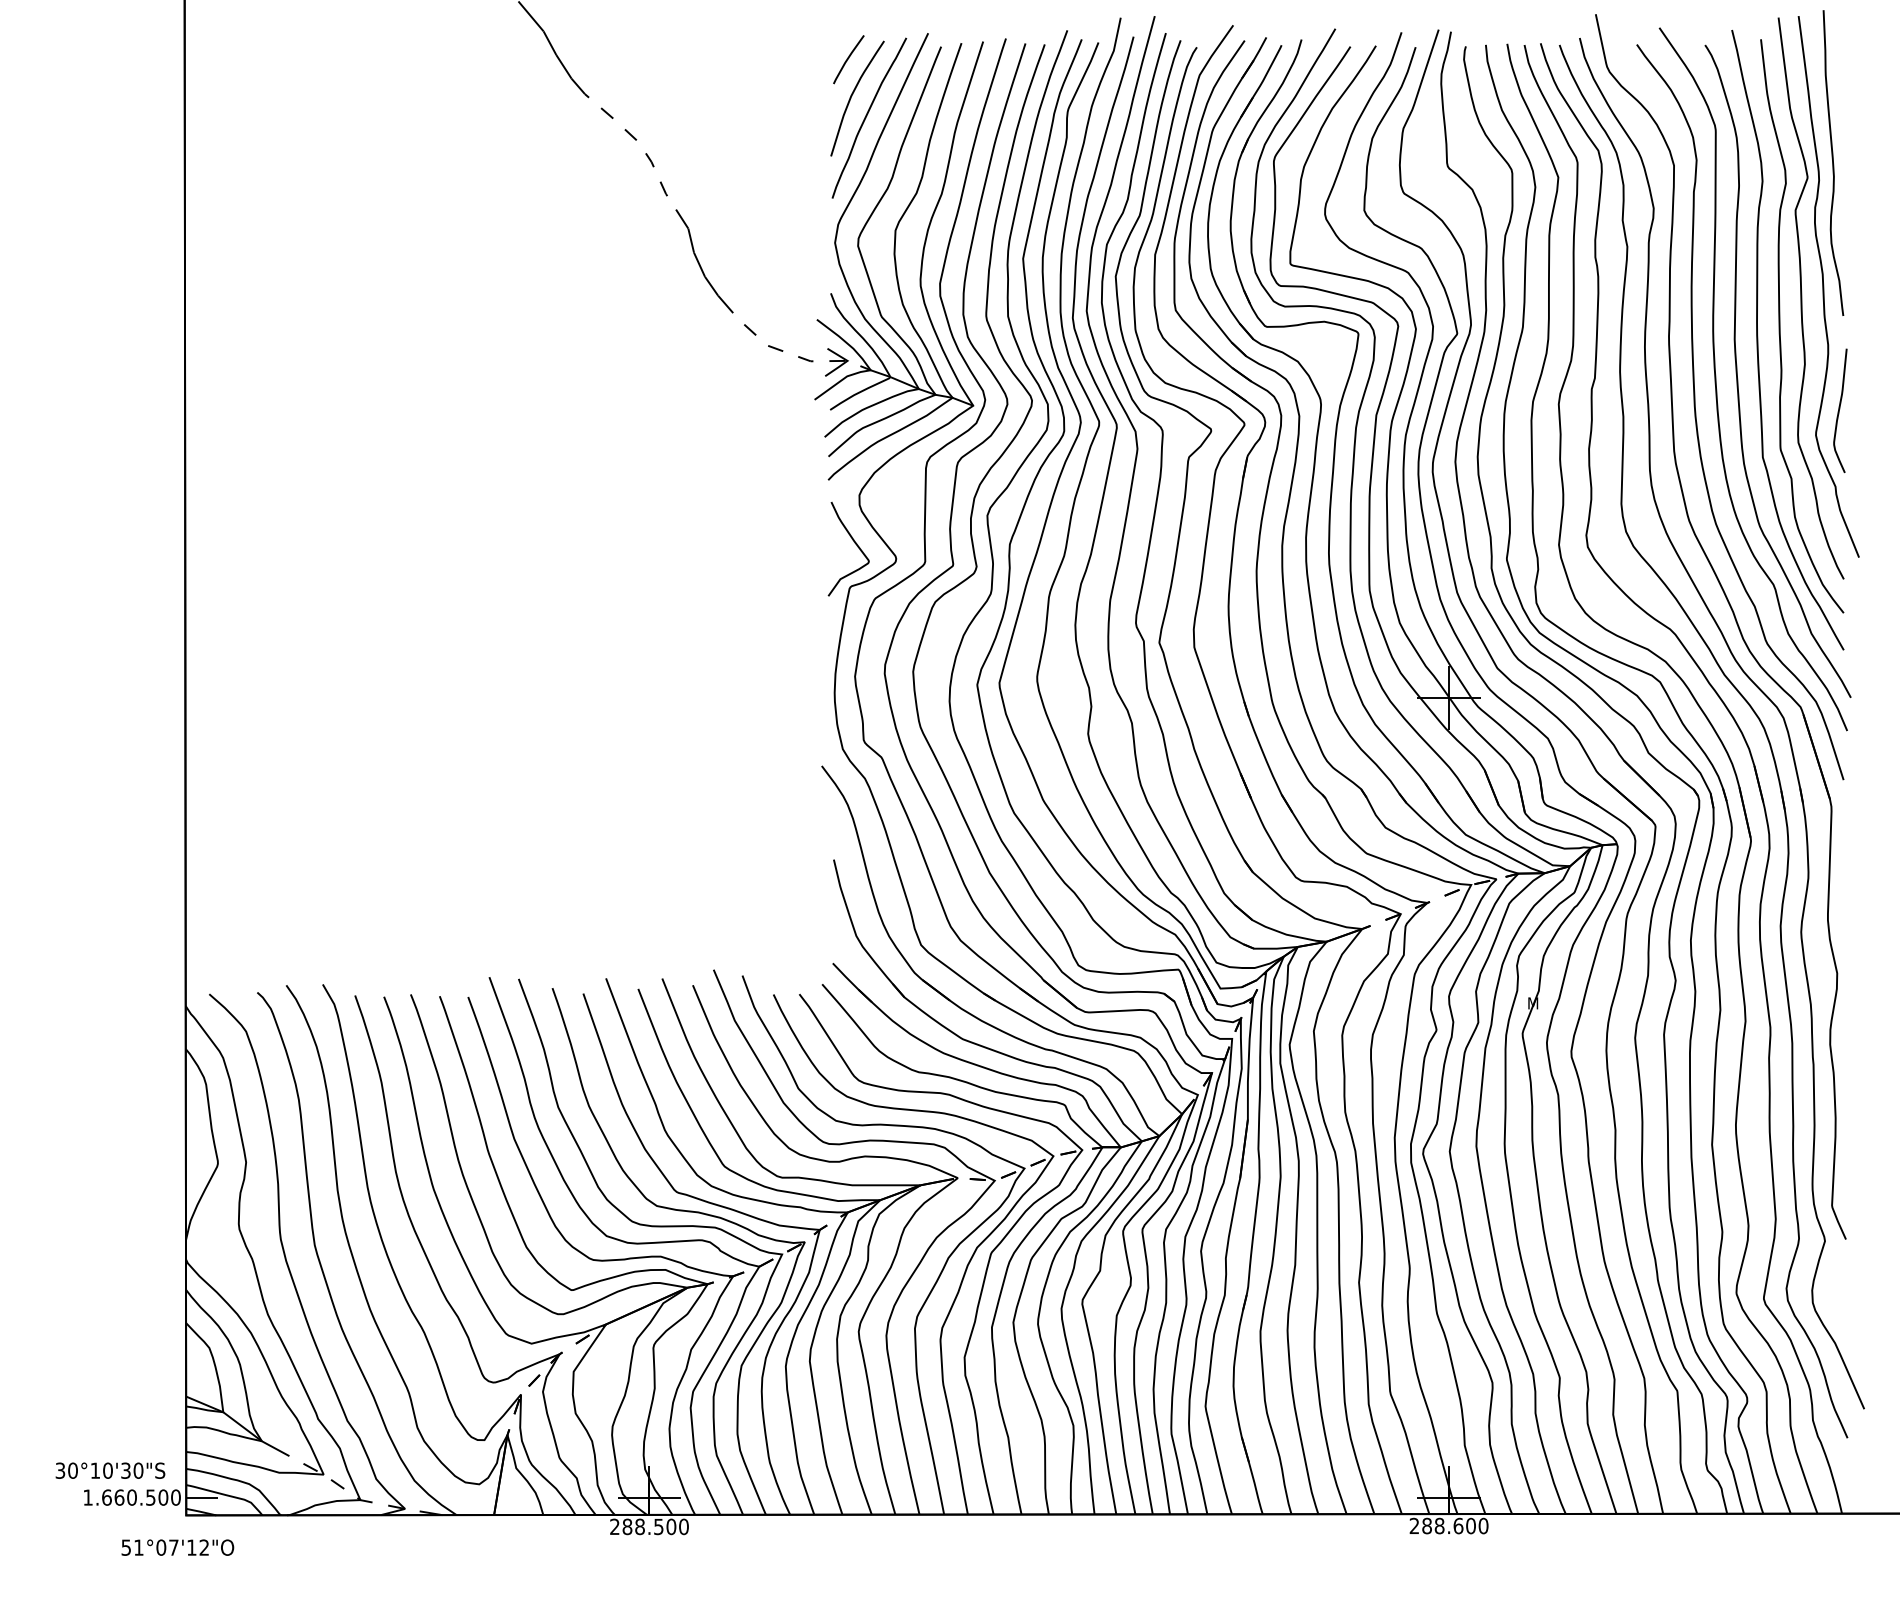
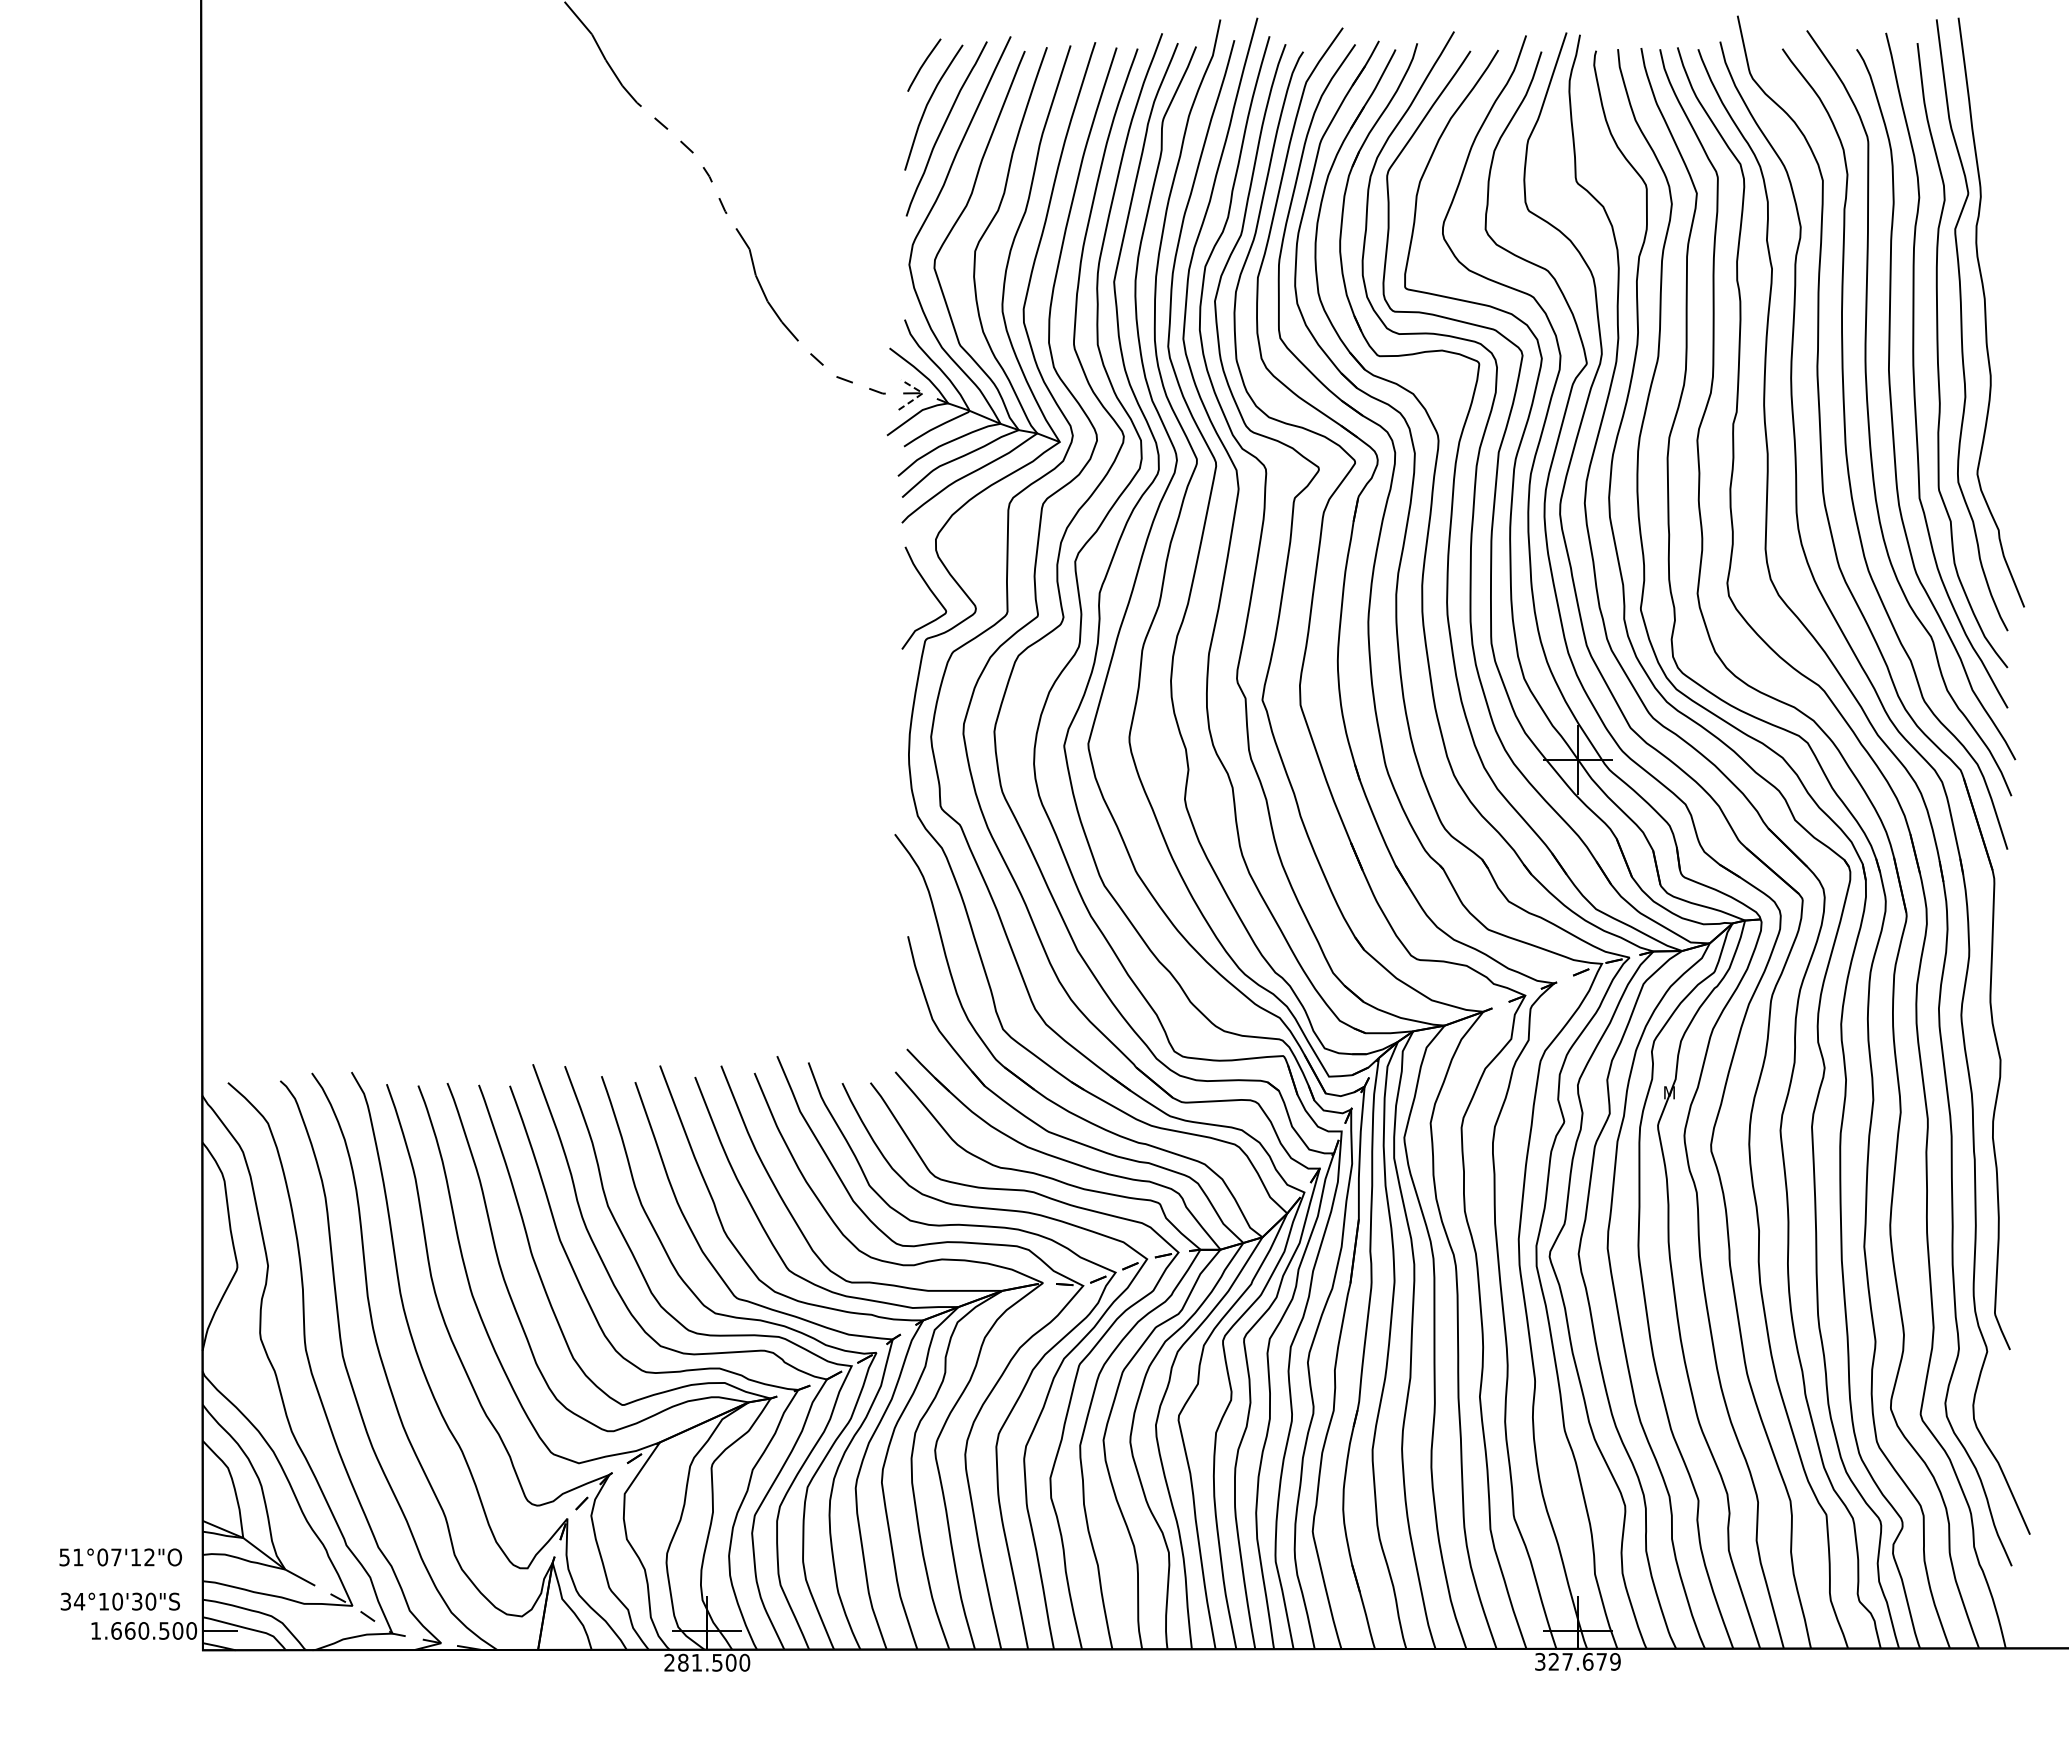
curve: (1832, 162) -> (1995, 177), removed
line: (846, 362) -> (921, 394), solid -> dashed
curve: (1839, 410) -> (2003, 447), removed
text: (72, 1470) -> (79, 1601), 30°10'30"S -> 34°10'30"S
text: (1448, 1525) -> (1577, 1661), 288.600 -> 327.679
text: (639, 1526) -> (696, 1662), 288.500 -> 281.500
text: (177, 1547) -> (120, 1557), moved

